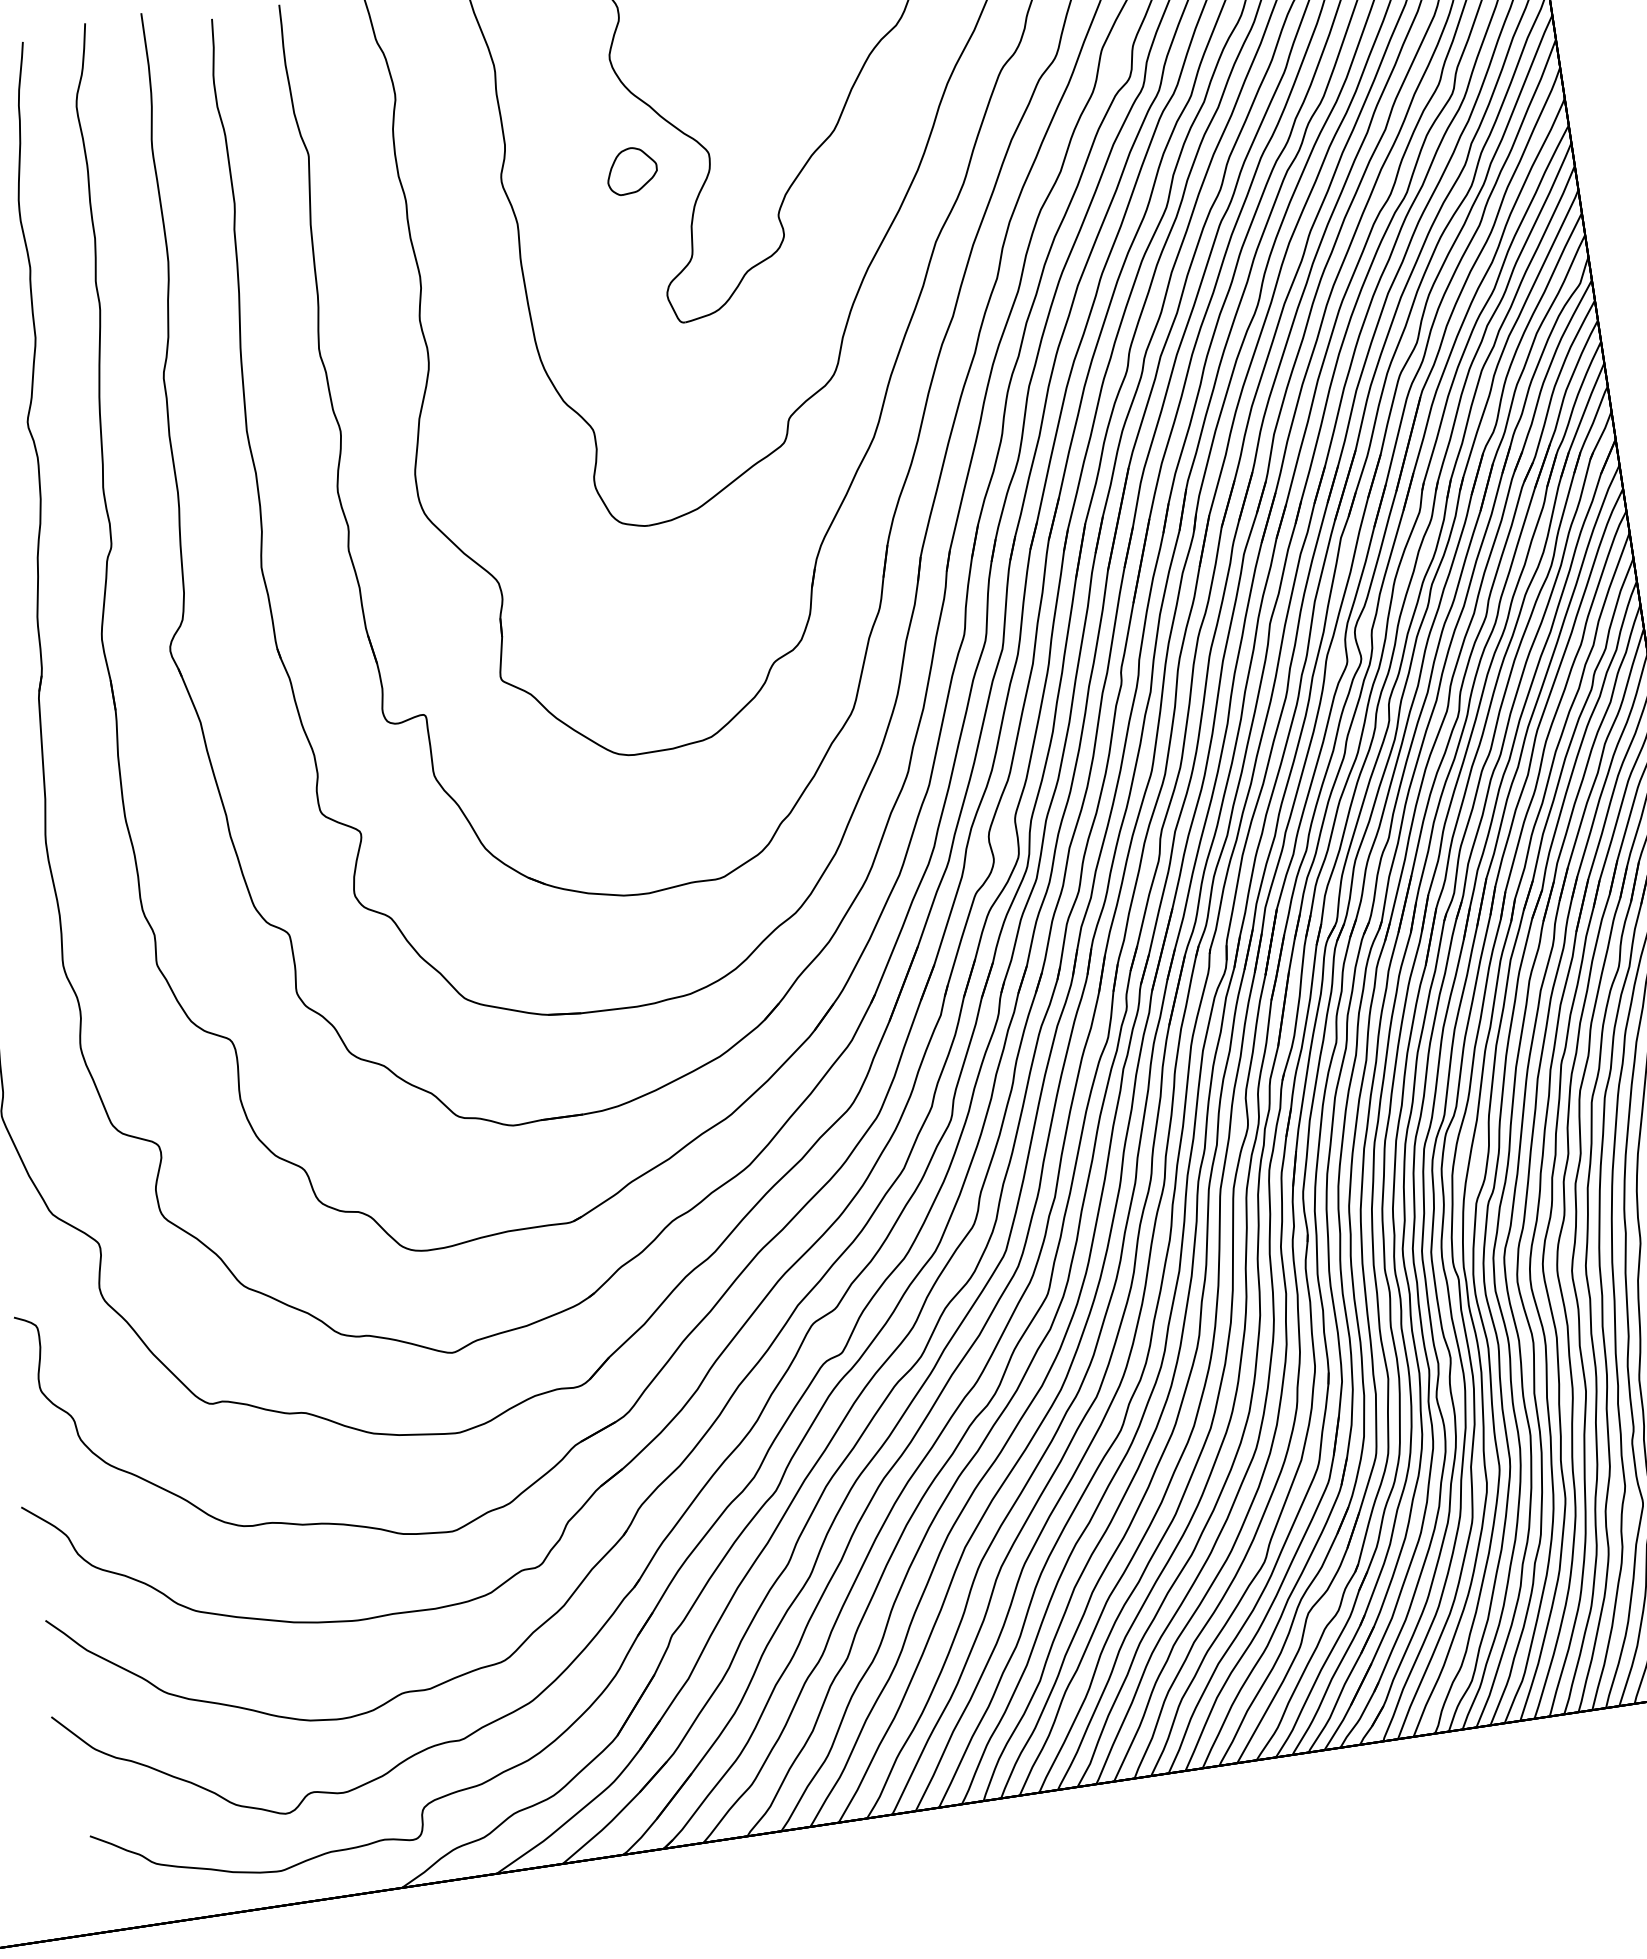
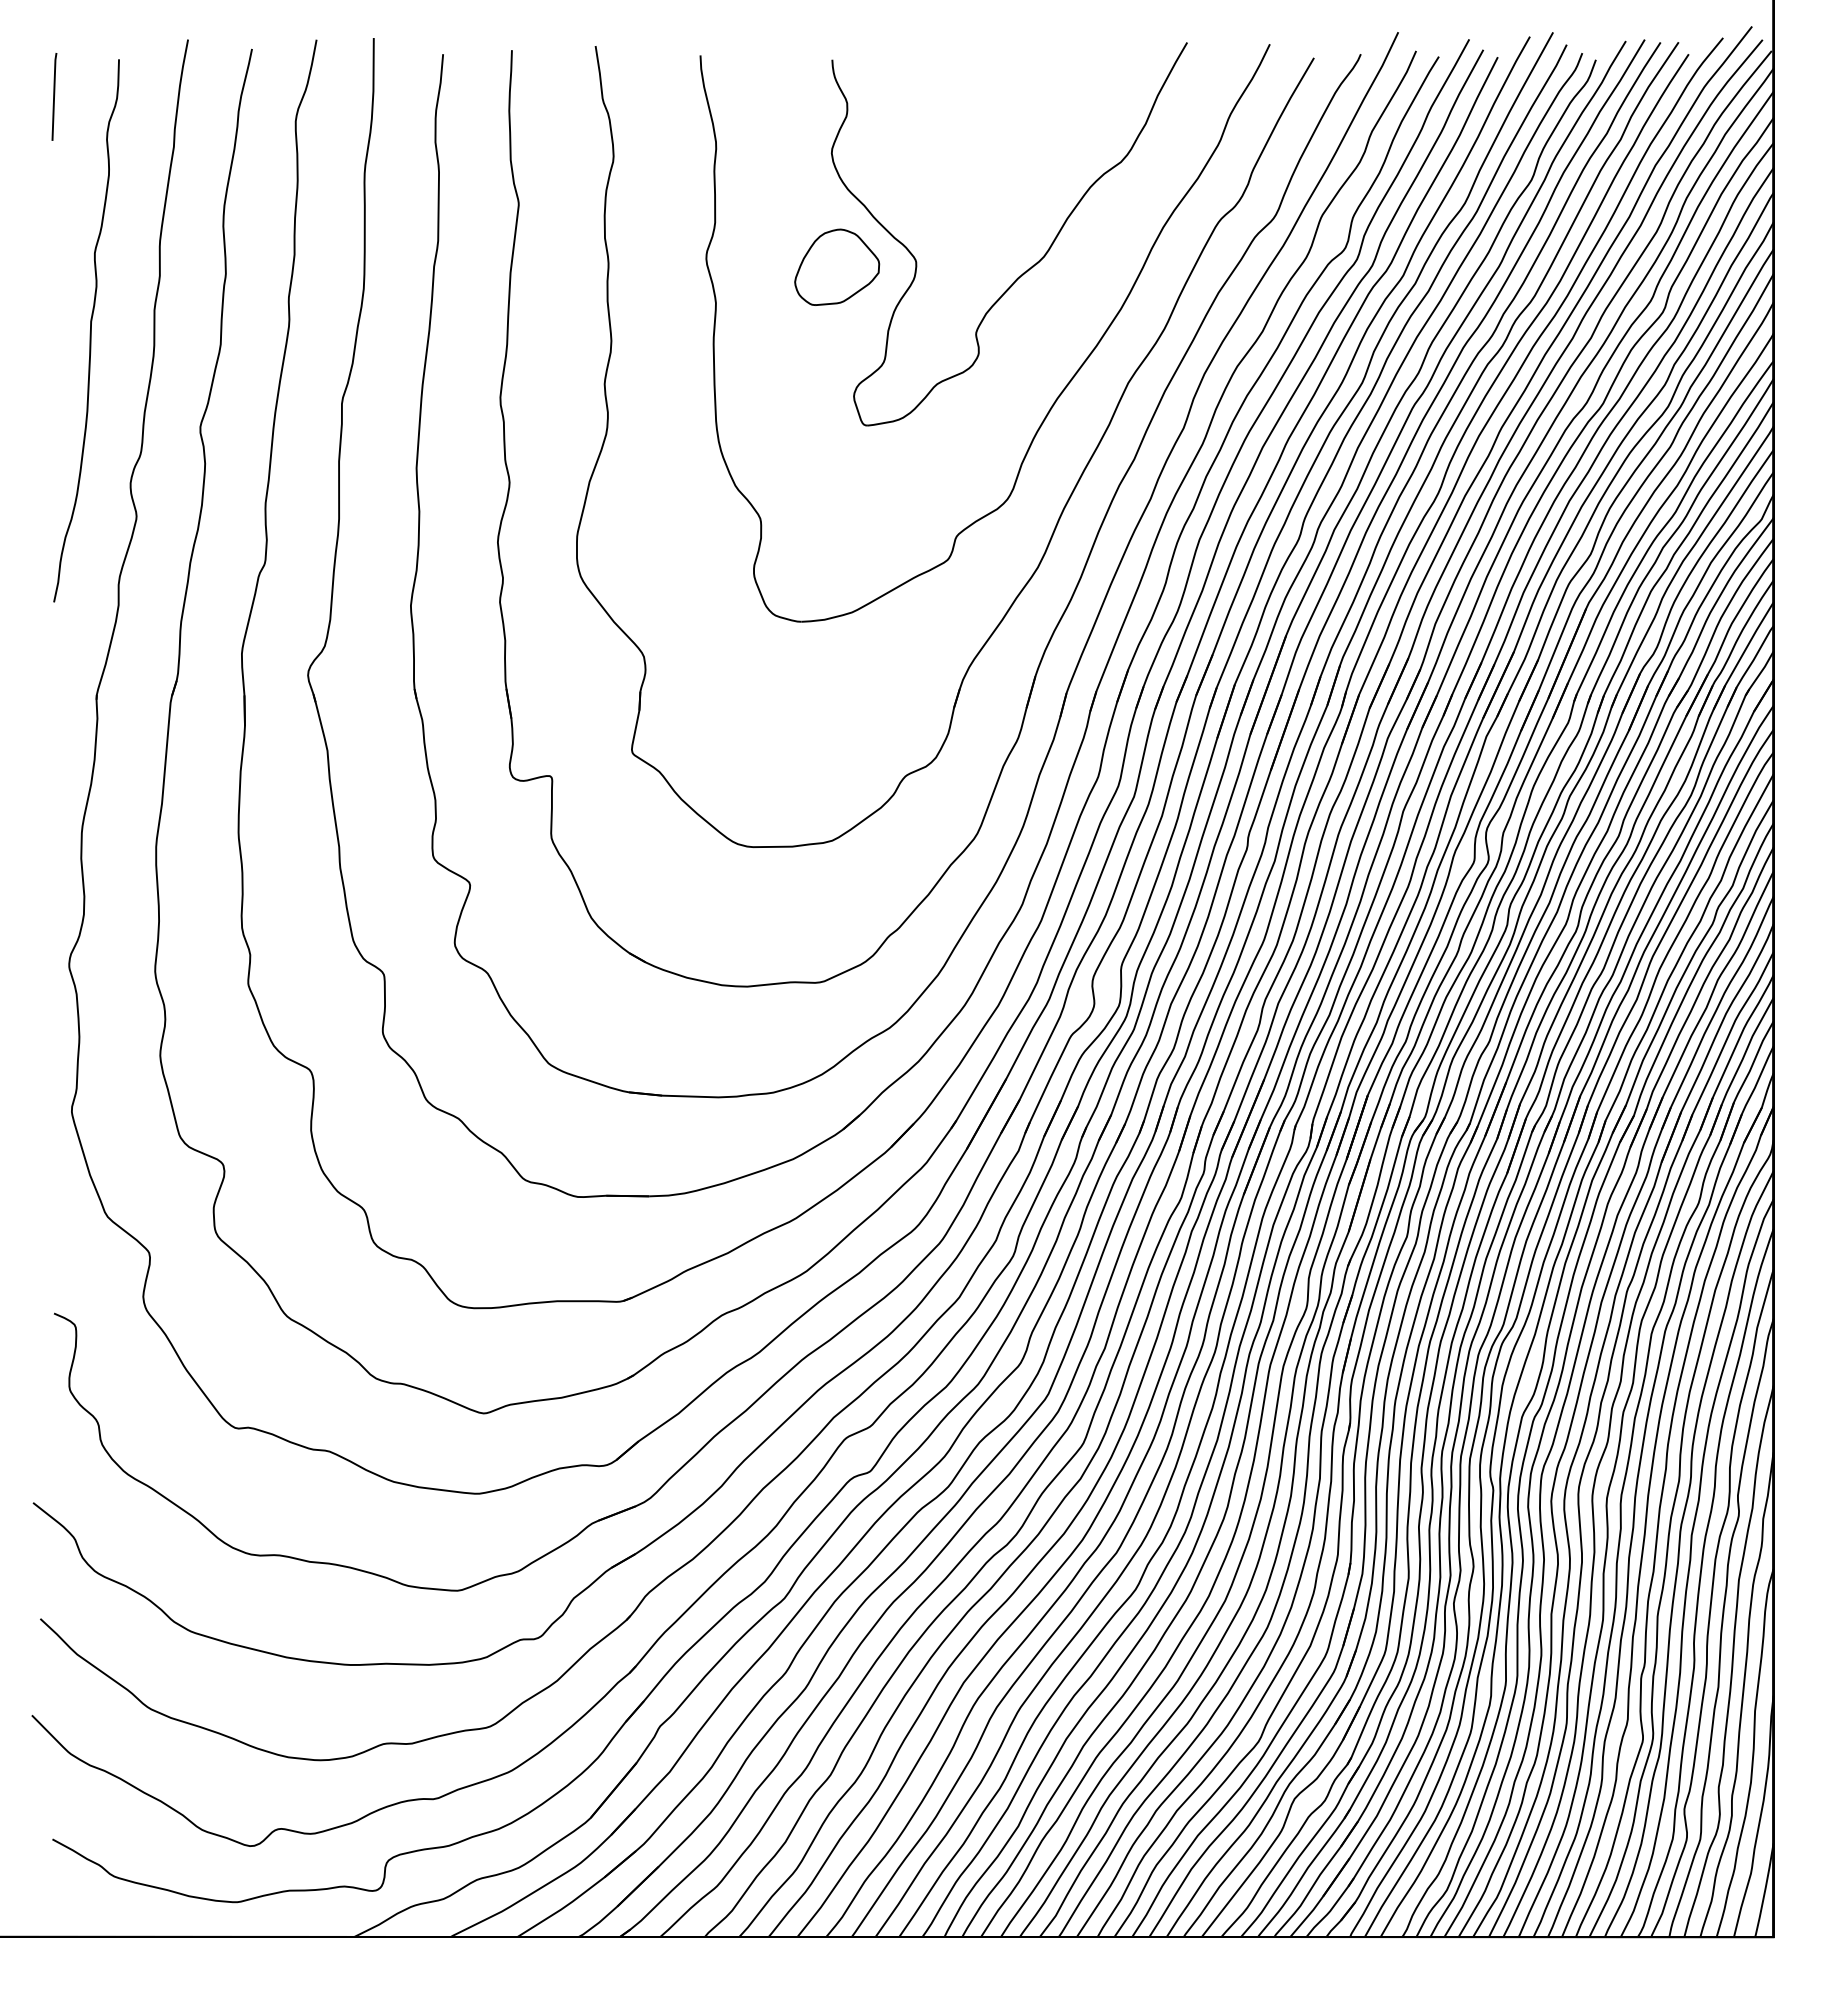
part: (632, 170) -> (837, 266), size x1.67

